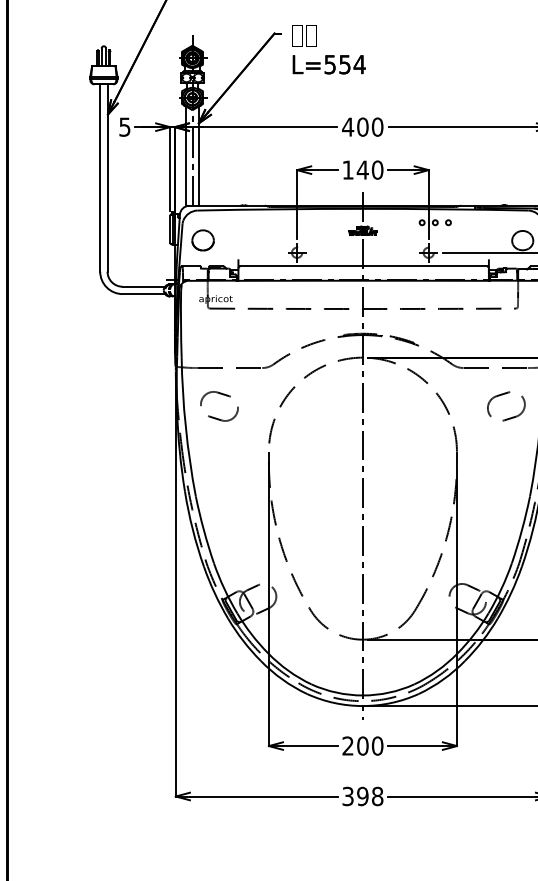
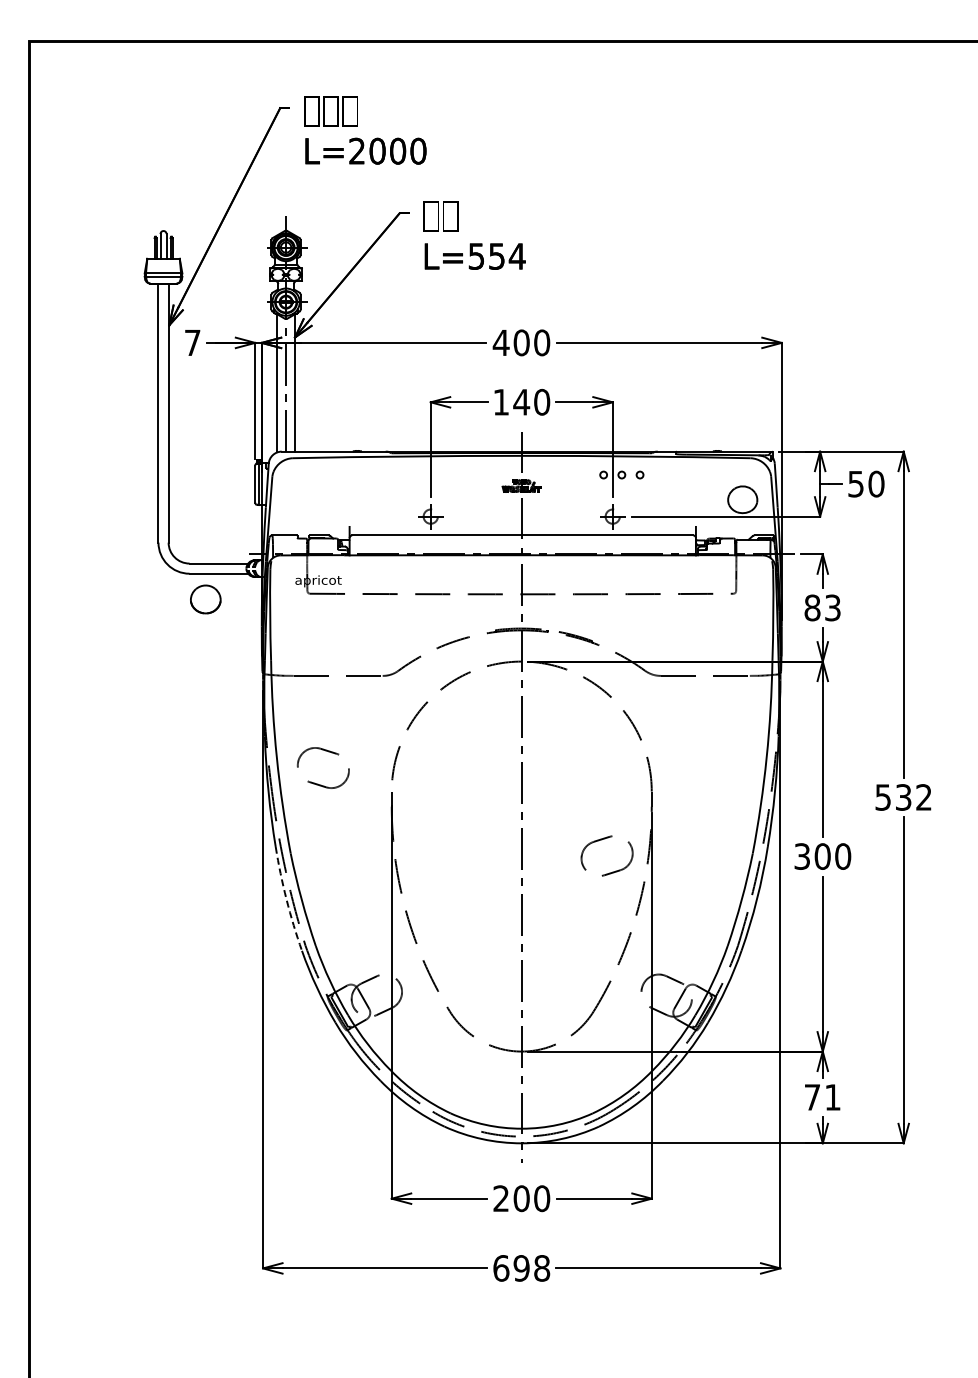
text: (124, 126) -> (192, 342), 5 -> 7
part: (202, 240) -> (205, 599), moved
part: (223, 395) -> (328, 752), moved
part: (502, 395) -> (601, 840), moved
arc: (192, 529) -> (286, 899), solid -> dashed
text: (348, 796) -> (501, 1268), 398 -> 698

